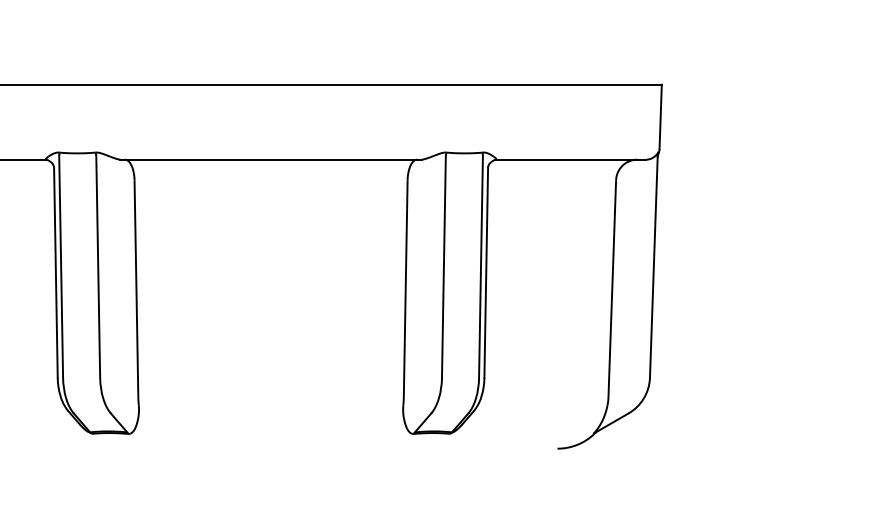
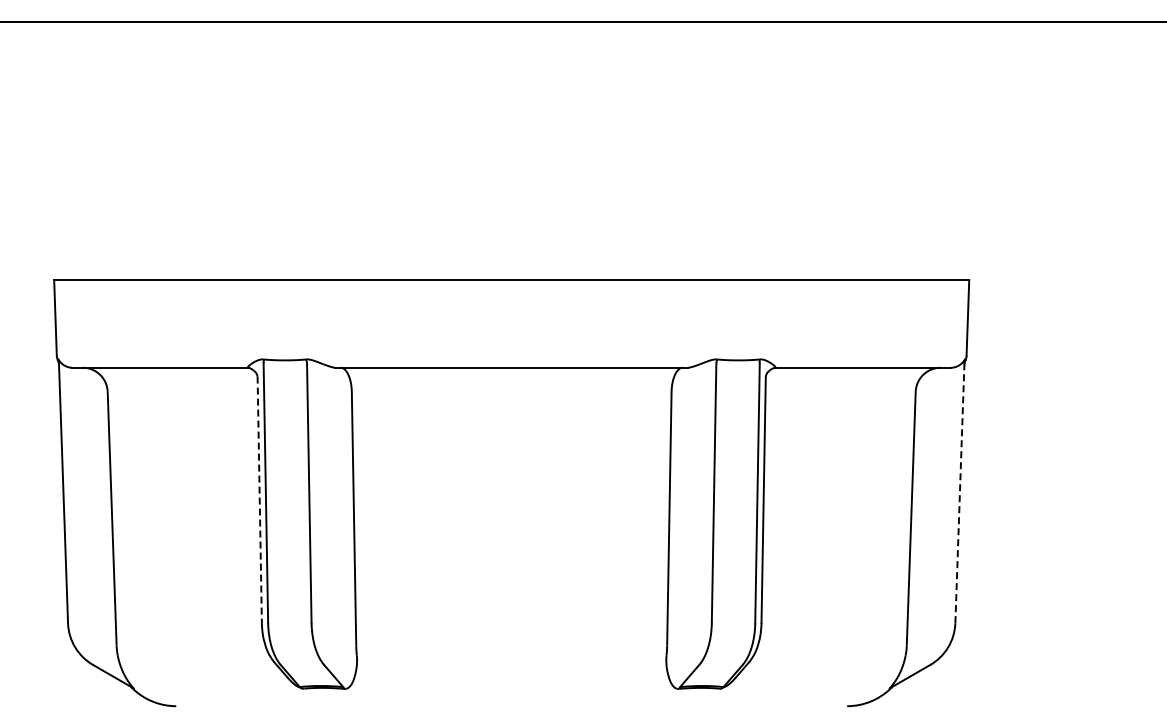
line: (653, 267) -> (959, 493), solid -> dashed
line: (55, 273) -> (259, 500), solid -> dashed

